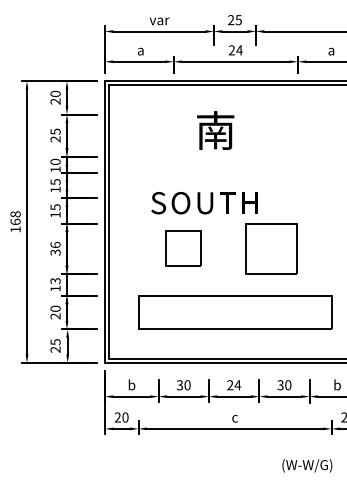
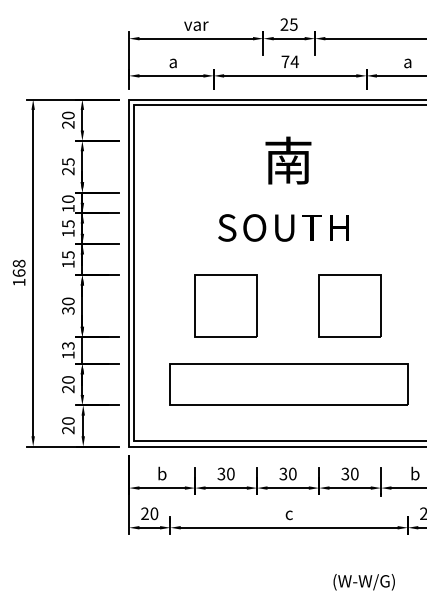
text: (232, 50) -> (285, 61), 24 -> 74
text: (215, 130) -> (288, 160), moved
text: (204, 202) -> (283, 227), moved
text: (55, 245) -> (68, 301), 36 -> 30
part: (183, 248) -> (225, 305), size x1.43
part: (271, 248) -> (349, 305), moved
text: (55, 341) -> (68, 420), 25 -> 20
text: (233, 384) -> (287, 473), 24 -> 30
text: (306, 466) -> (363, 582), moved

